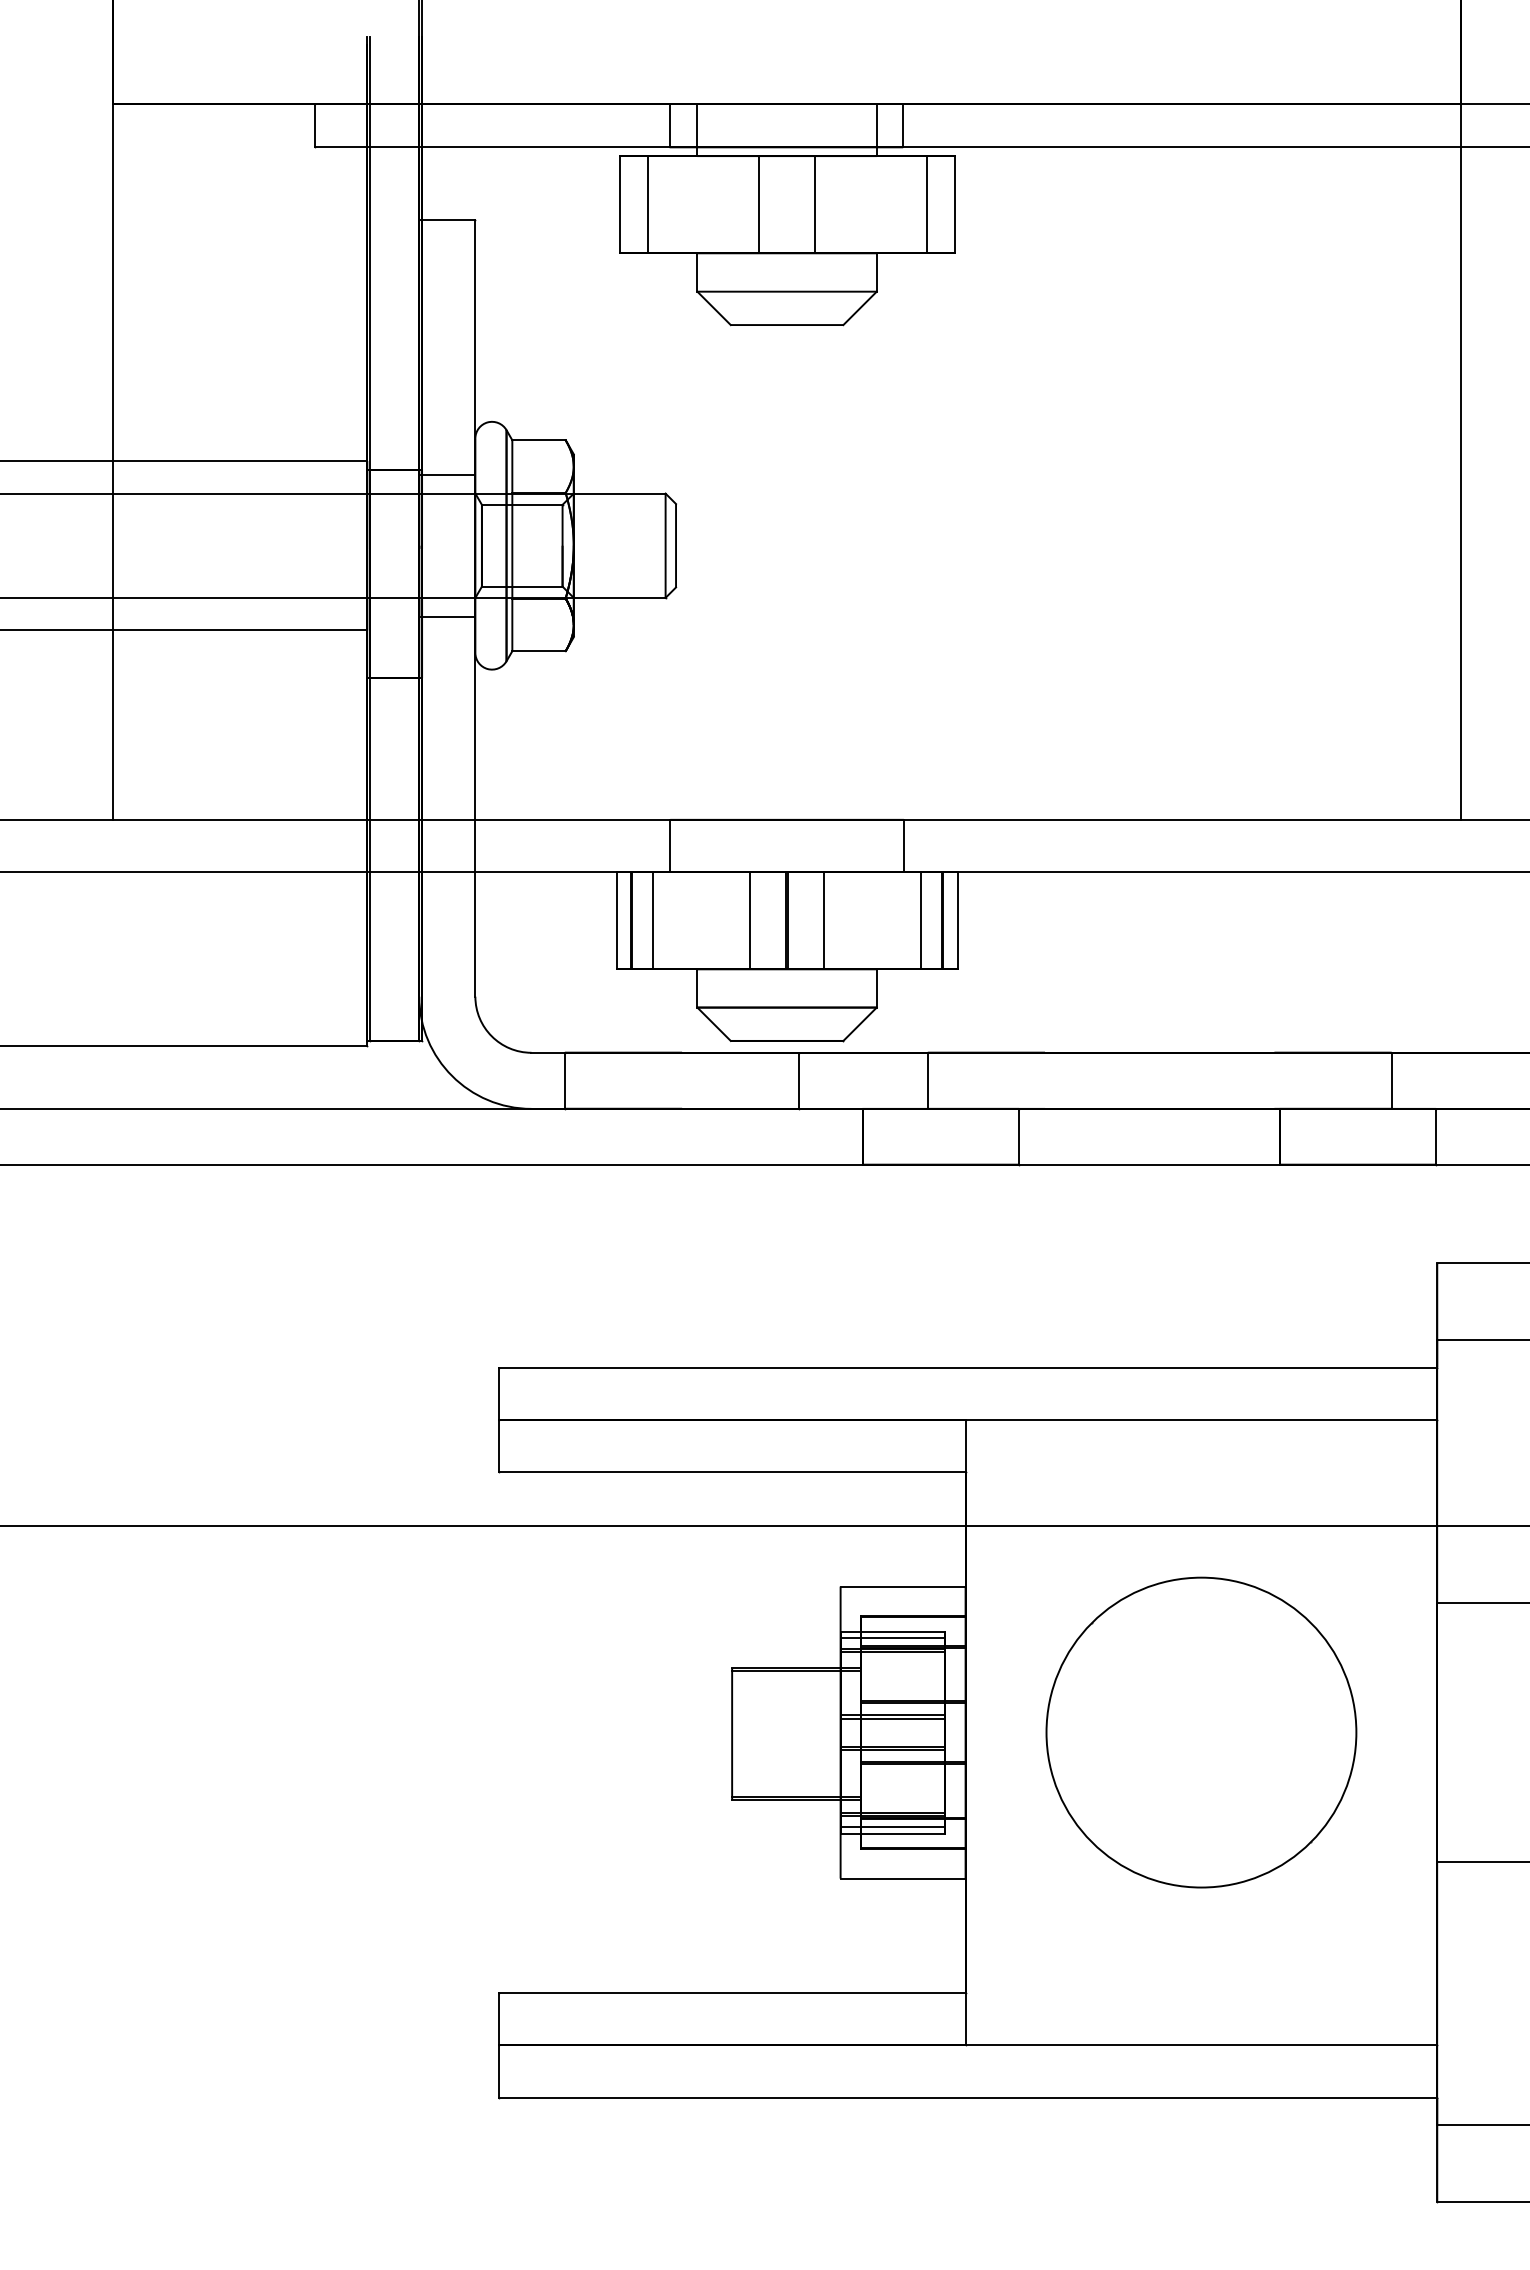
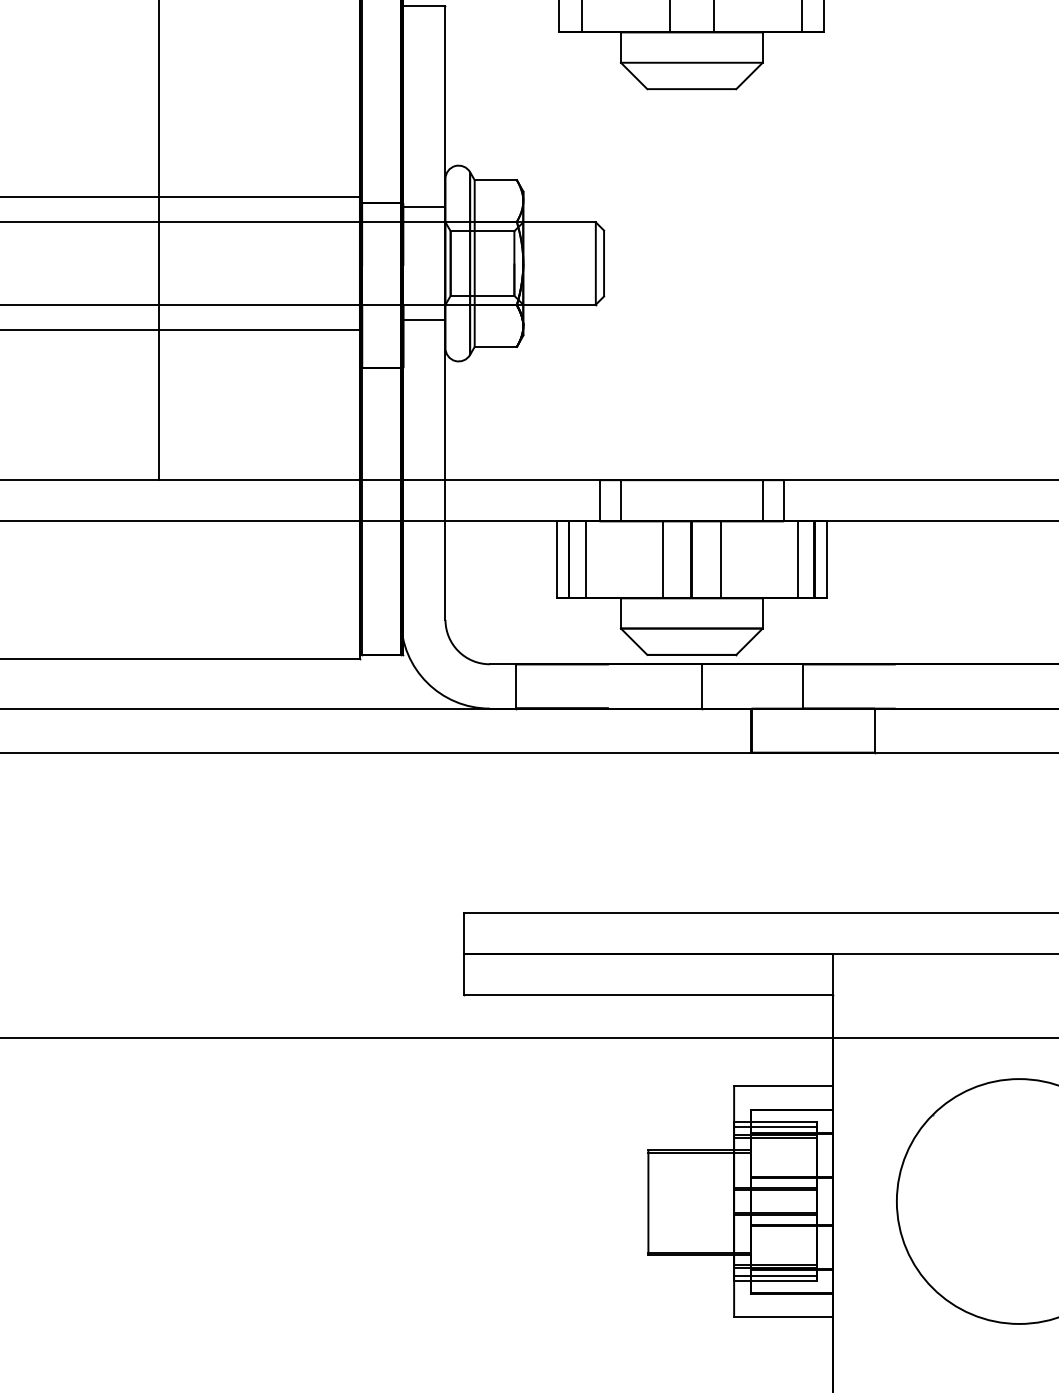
line: (697, 845) -> (621, 500), added
line: (876, 845) -> (762, 500), added

